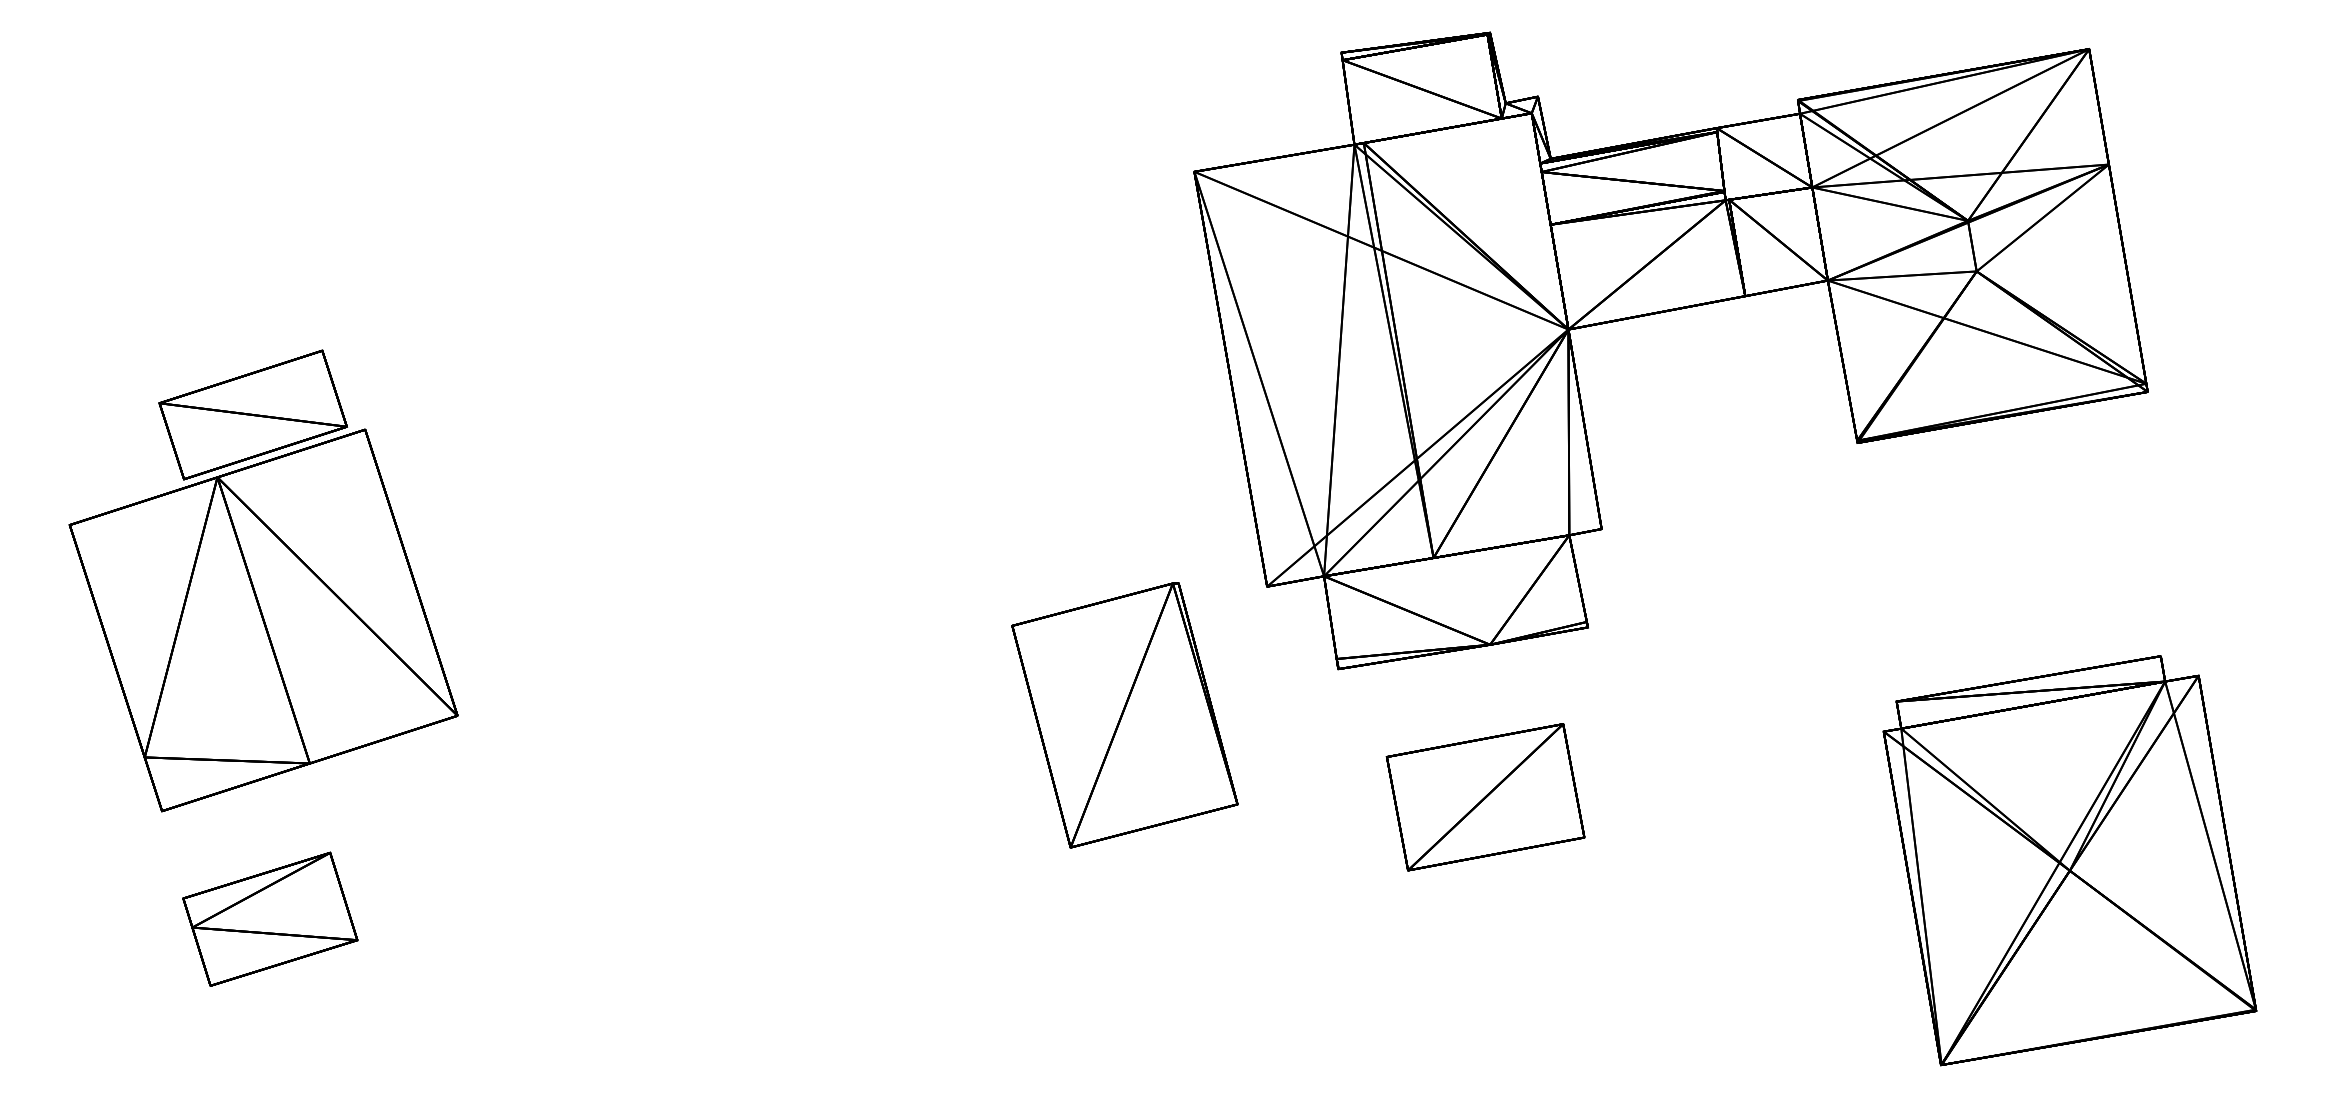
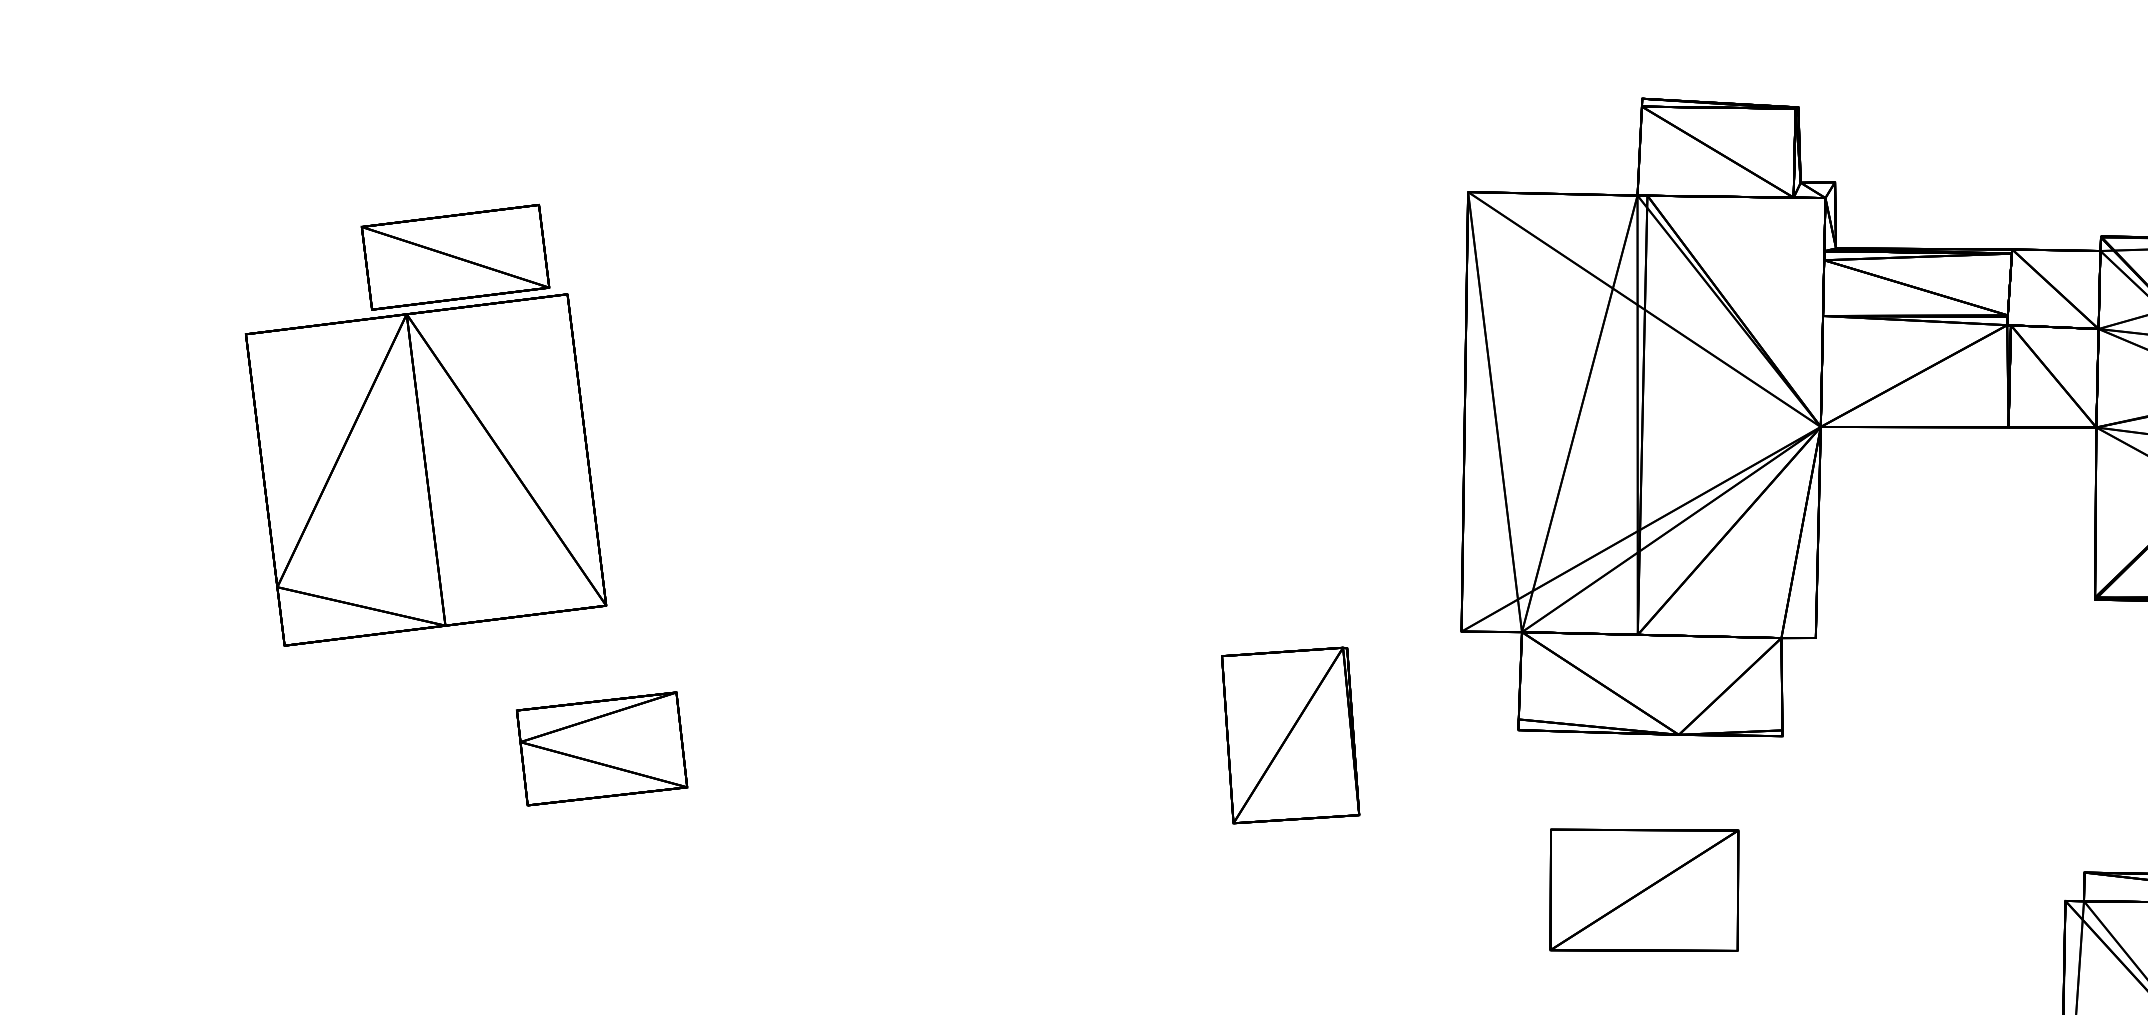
part: (1124, 715) -> (1290, 735), size x0.7
part: (270, 918) -> (602, 748), moved

